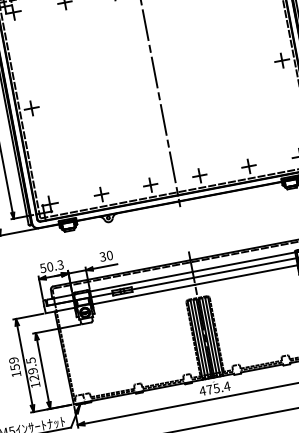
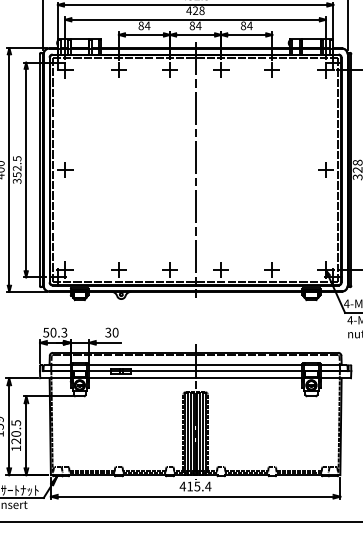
text: (33, 370) -> (16, 433), 129.5 -> 120.5
text: (210, 389) -> (190, 486), 475.4 -> 415.4

